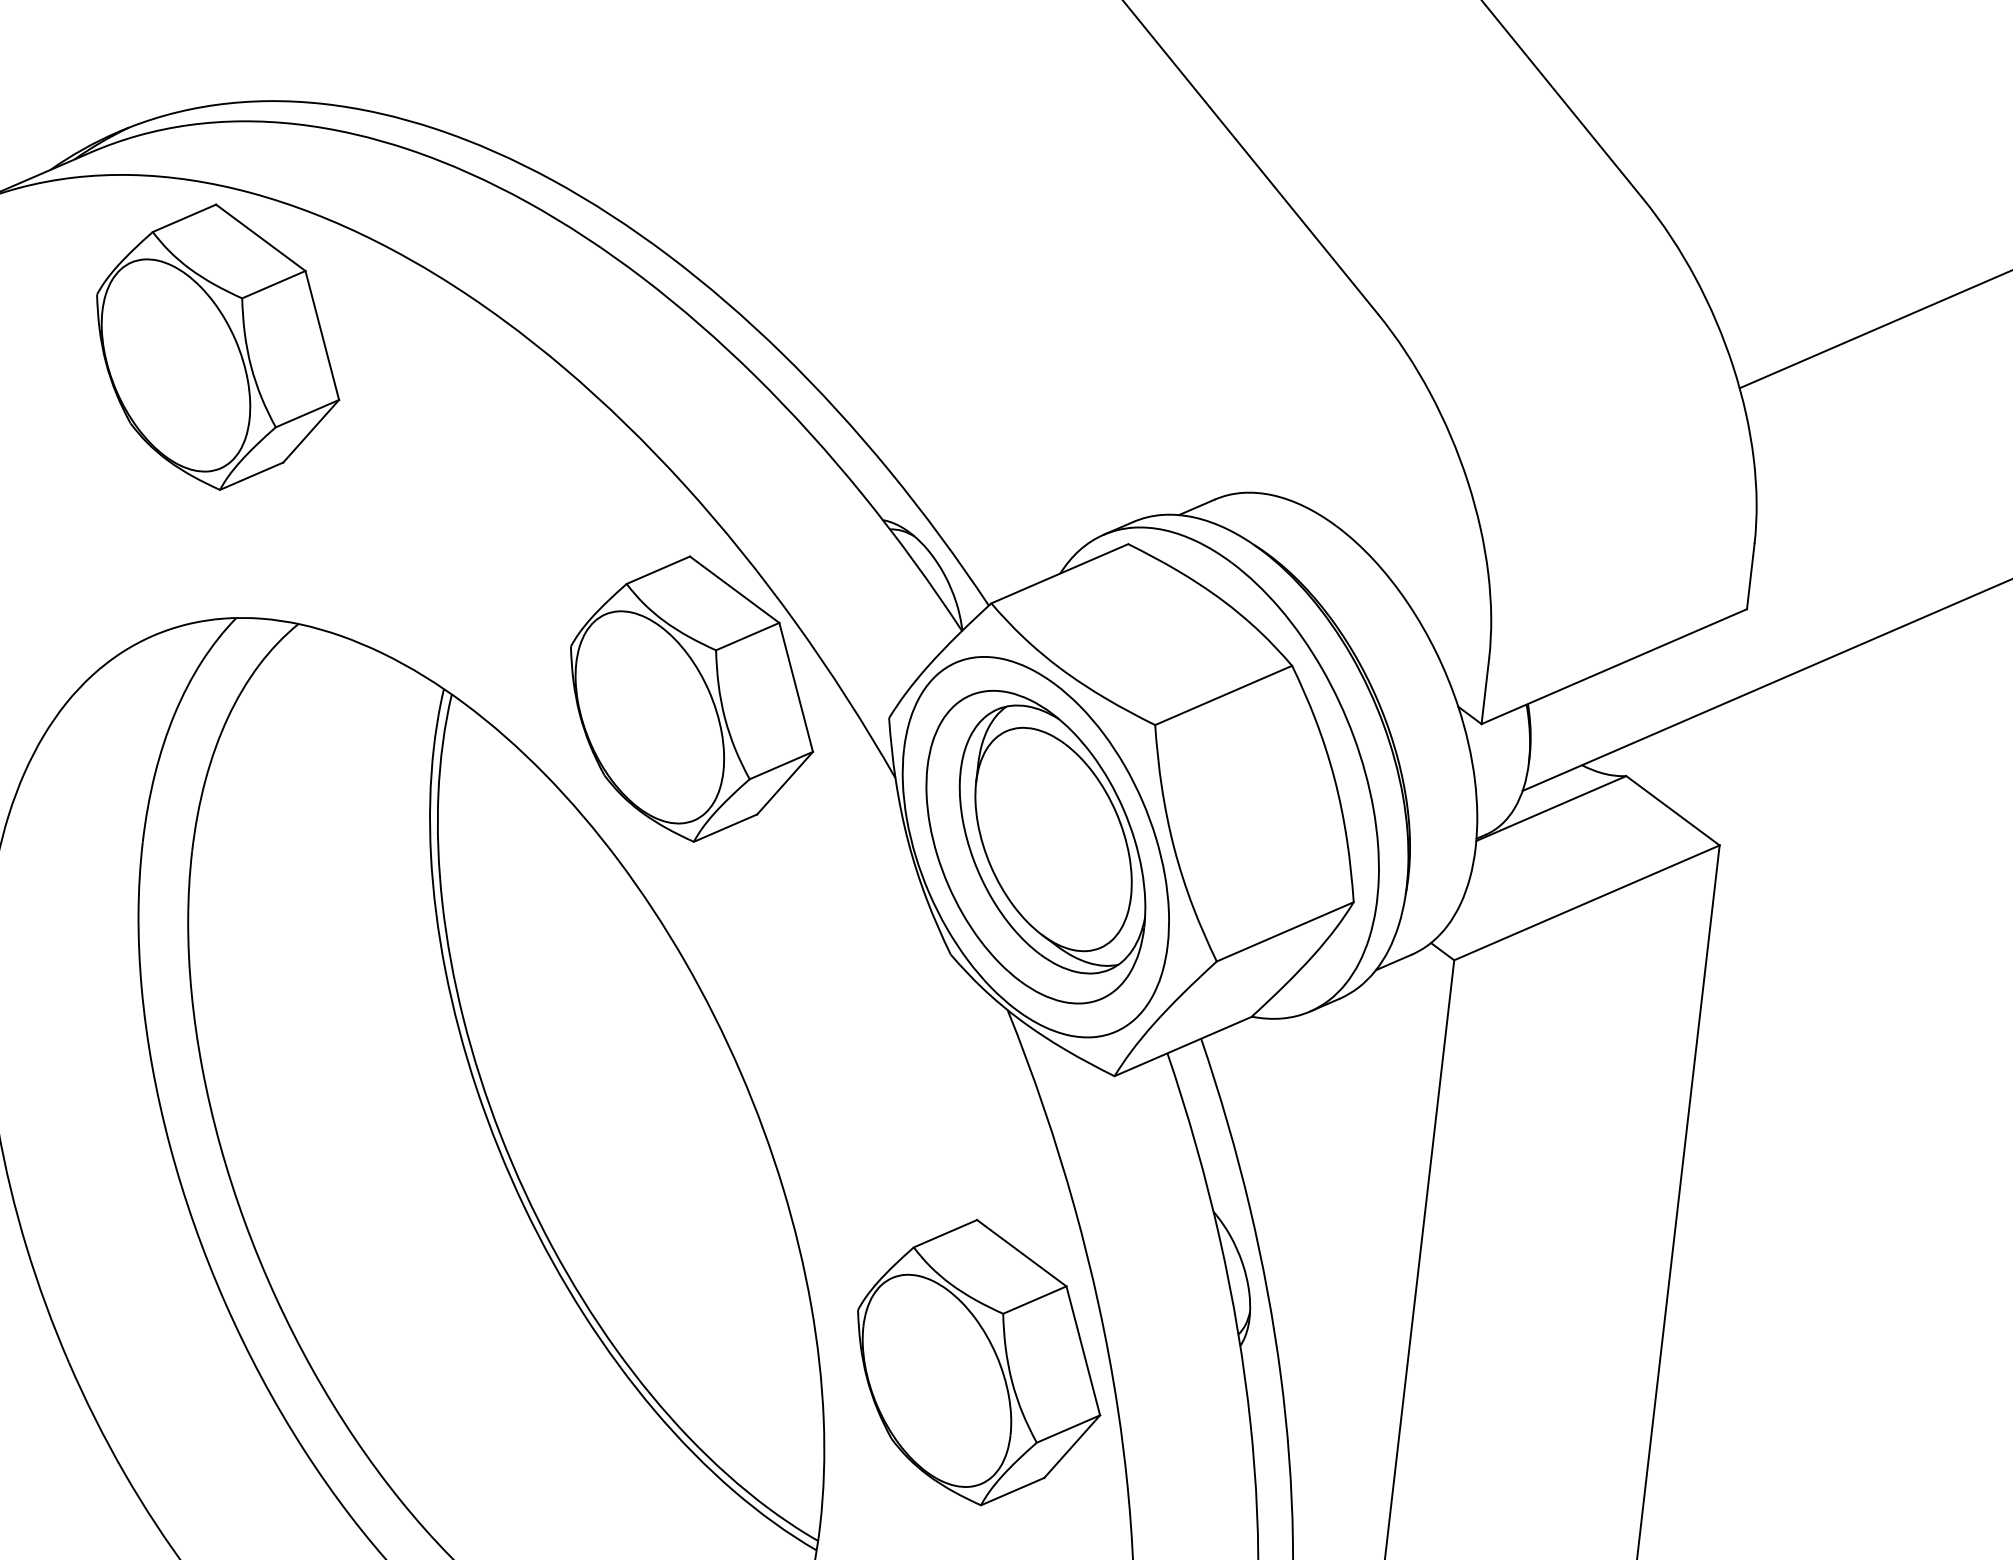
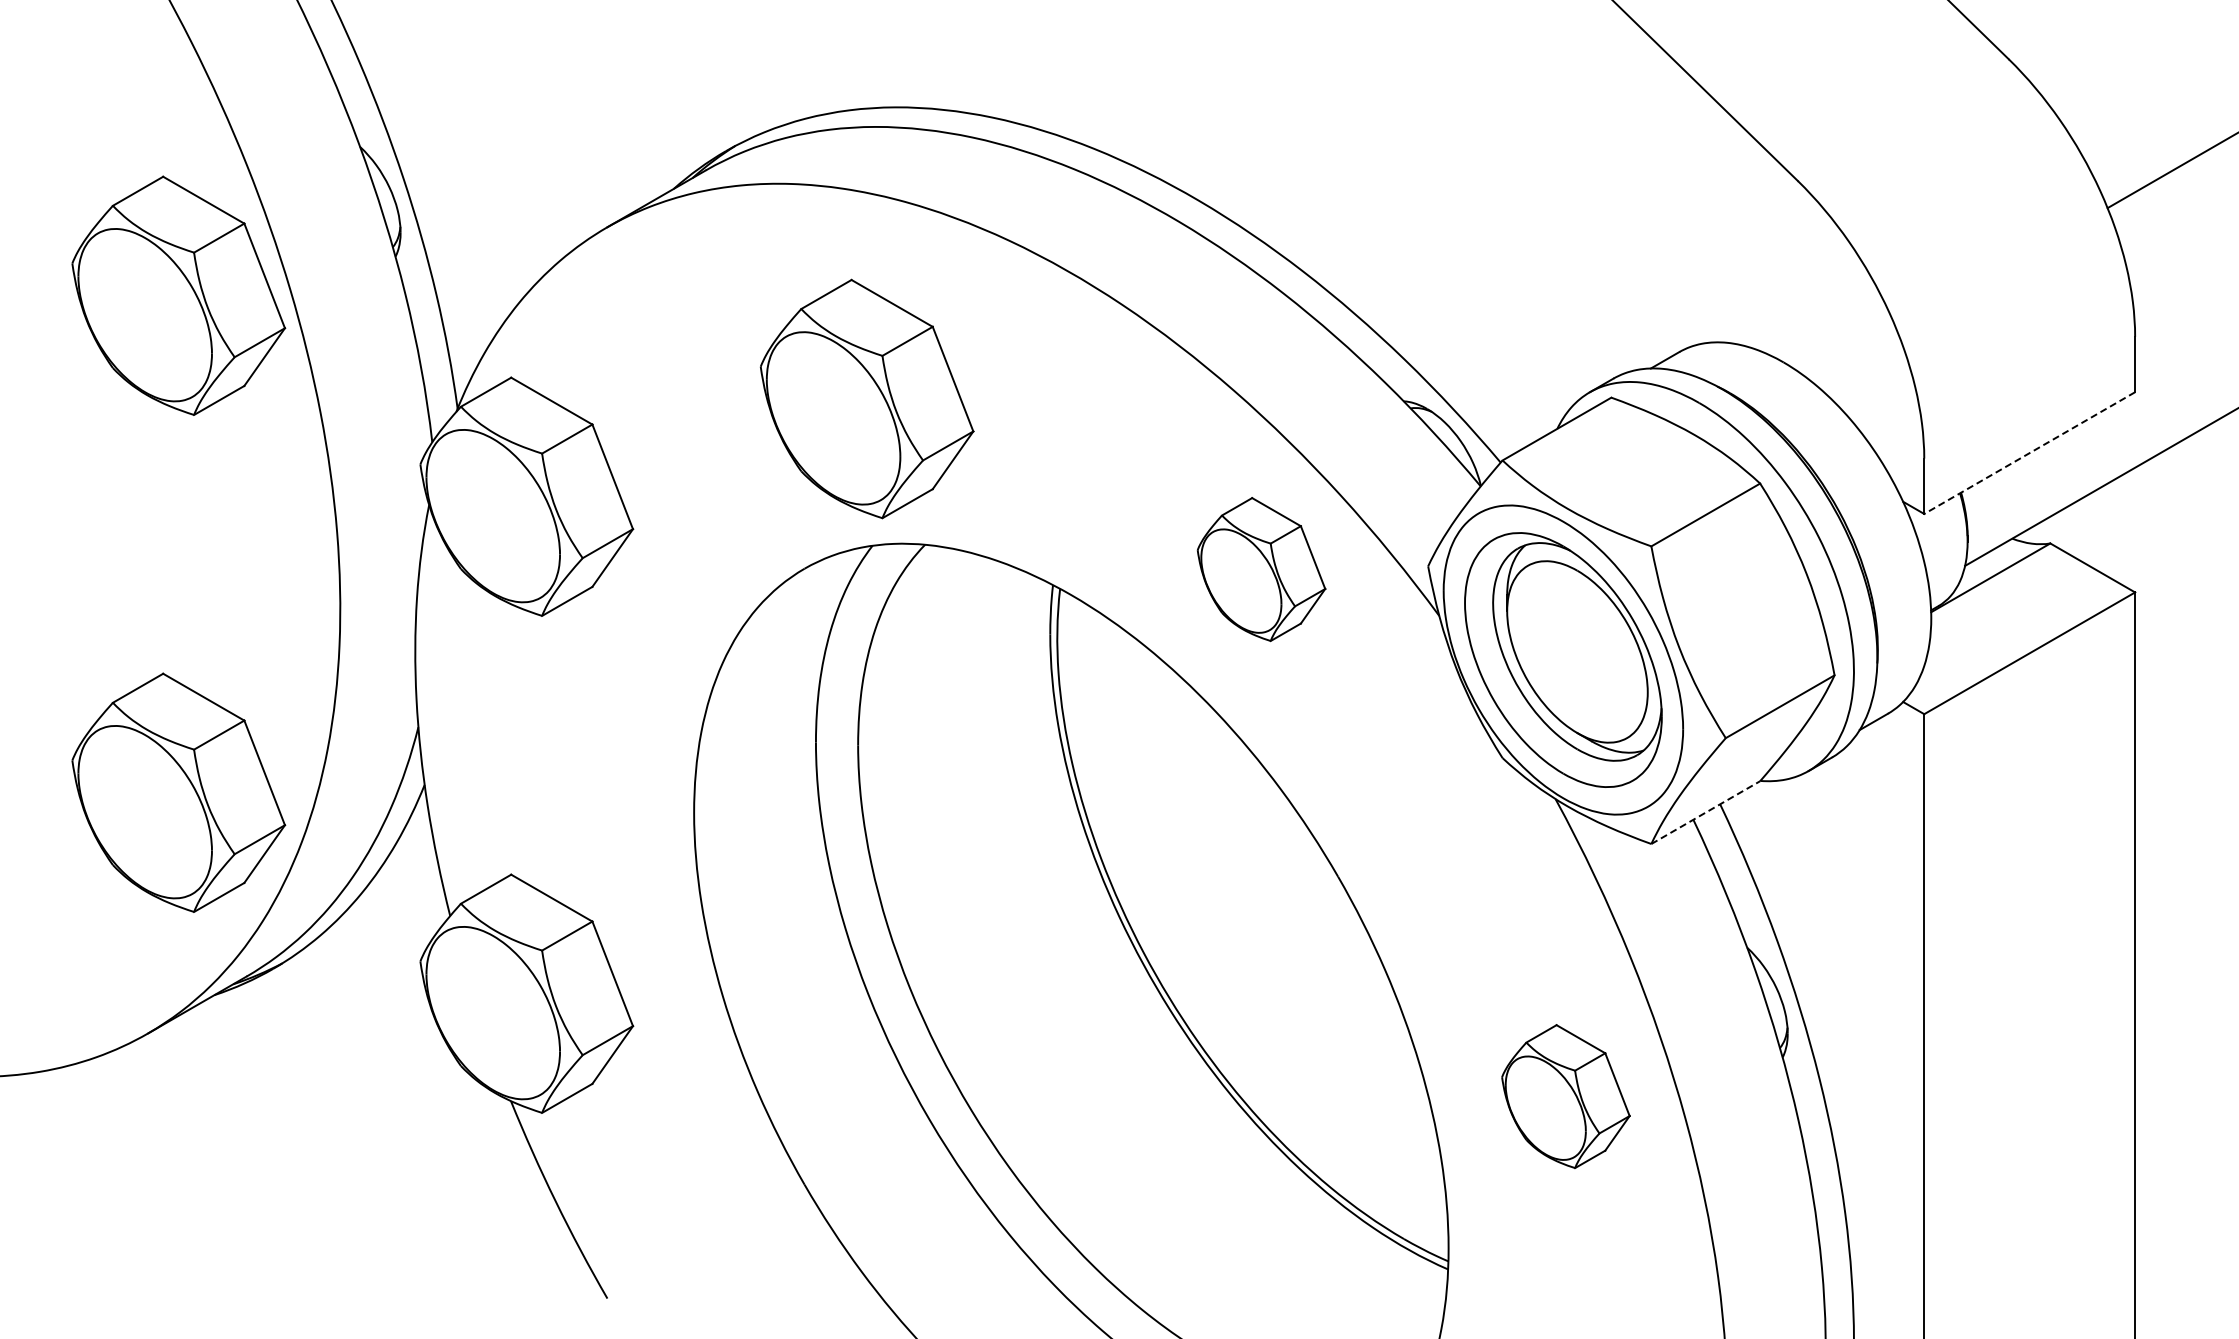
part: (218, 346) -> (867, 398), moved
line: (1613, 667) -> (2029, 453), solid -> dashed
part: (692, 699) -> (1261, 569), size x0.6
line: (1182, 1046) -> (1705, 812), solid -> dashed
part: (978, 1362) -> (1565, 1096), size x0.6

